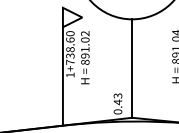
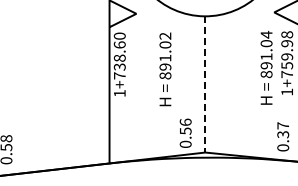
text: (85, 57) -> (165, 69), moved
line: (132, 68) -> (205, 84), solid -> dashed
text: (117, 98) -> (185, 126), 0.43 -> 0.56

